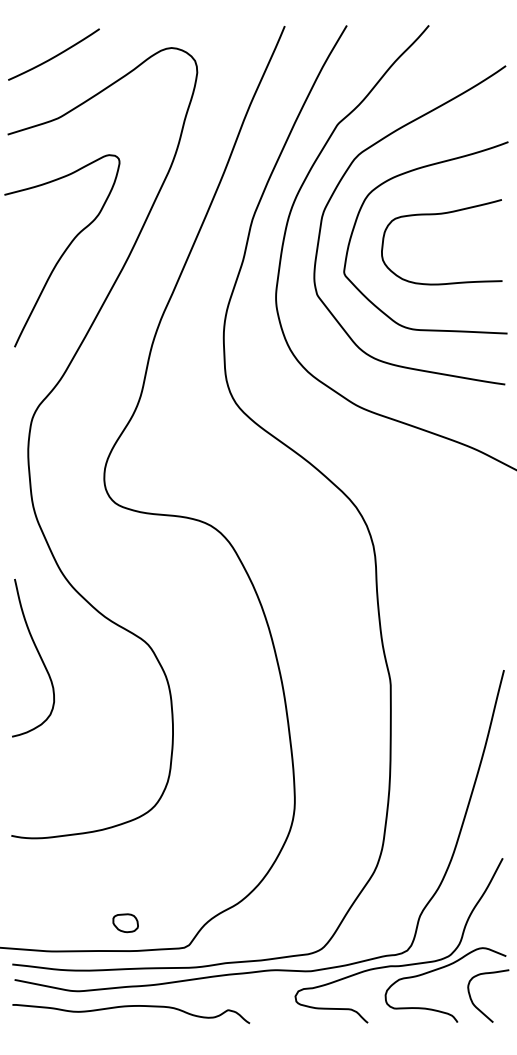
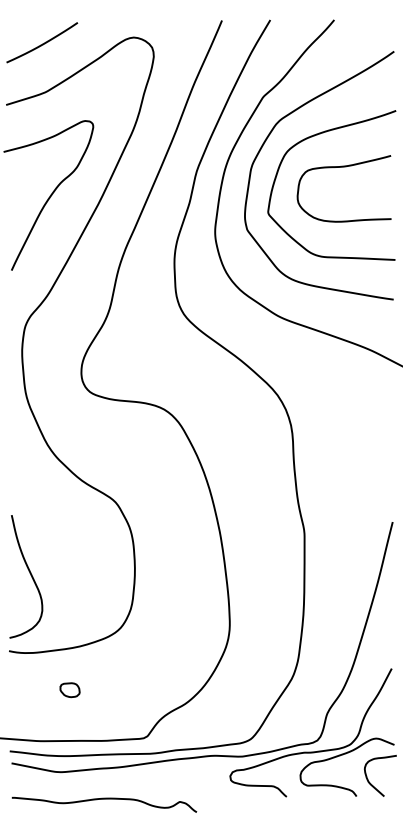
curve: (38, 656) -> (30, 575), moved
part: (124, 923) -> (69, 690), moved
curve: (131, 1007) -> (104, 799), moved

